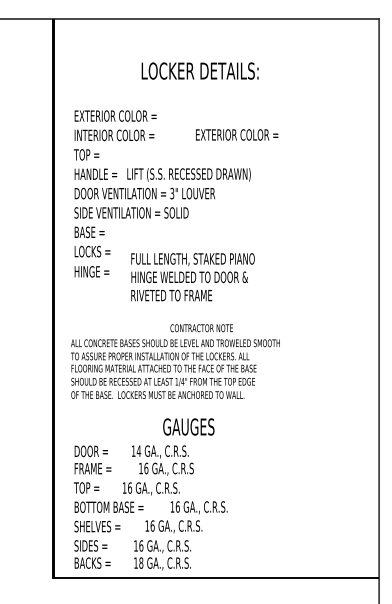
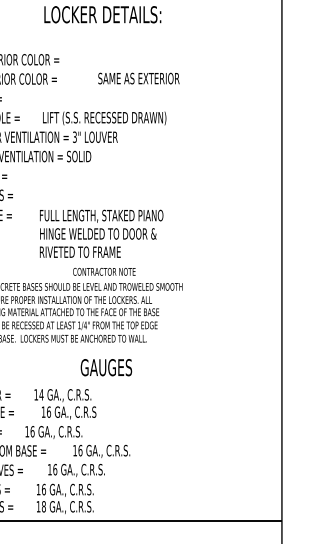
text: (236, 134) -> (139, 78), EXTERIOR COLOR = -> SAME AS EXTERIOR
text: (188, 174) -> (104, 118), moved
text: (192, 277) -> (101, 234), moved
text: (188, 426) -> (106, 367), moved

